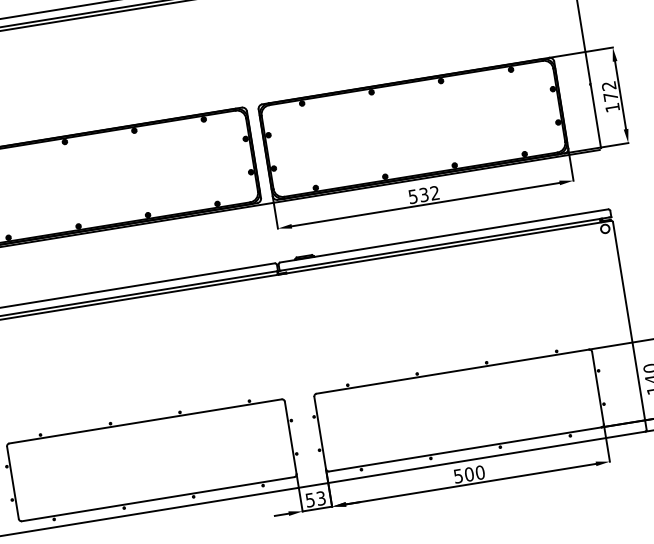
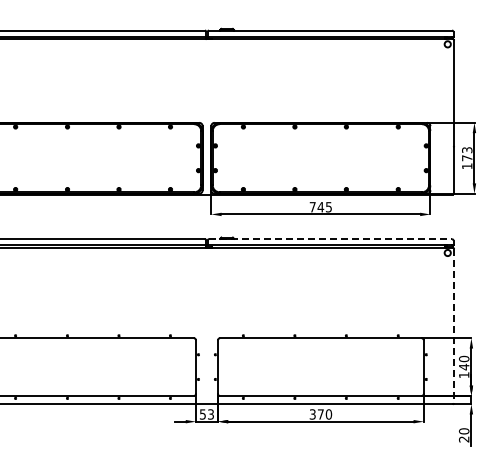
text: (609, 86) -> (467, 150), 172 -> 173
text: (423, 195) -> (320, 207), 532 -> 745
line: (444, 236) -> (330, 239), solid -> dashed
line: (630, 326) -> (454, 326), solid -> dashed
text: (463, 475) -> (316, 414), 500 -> 370

